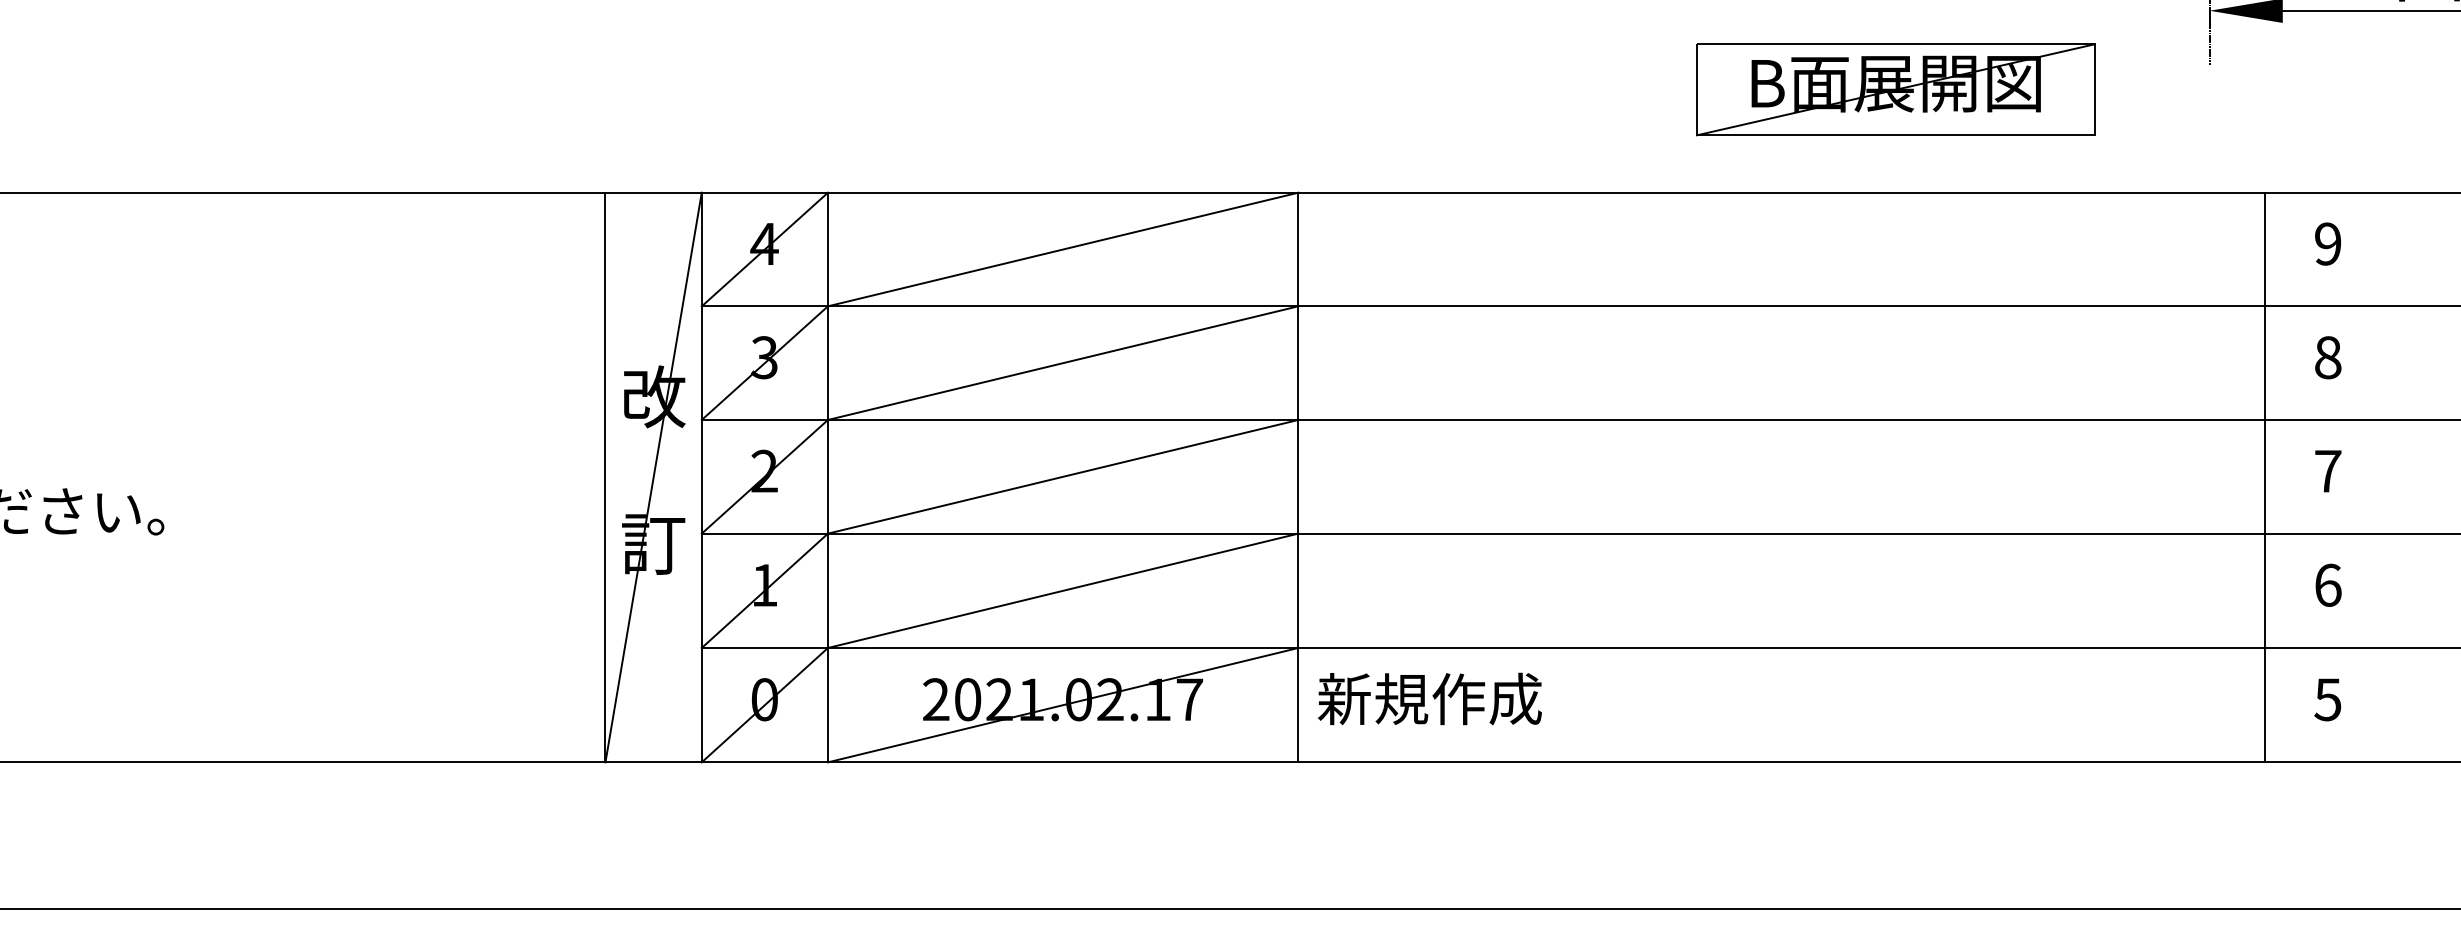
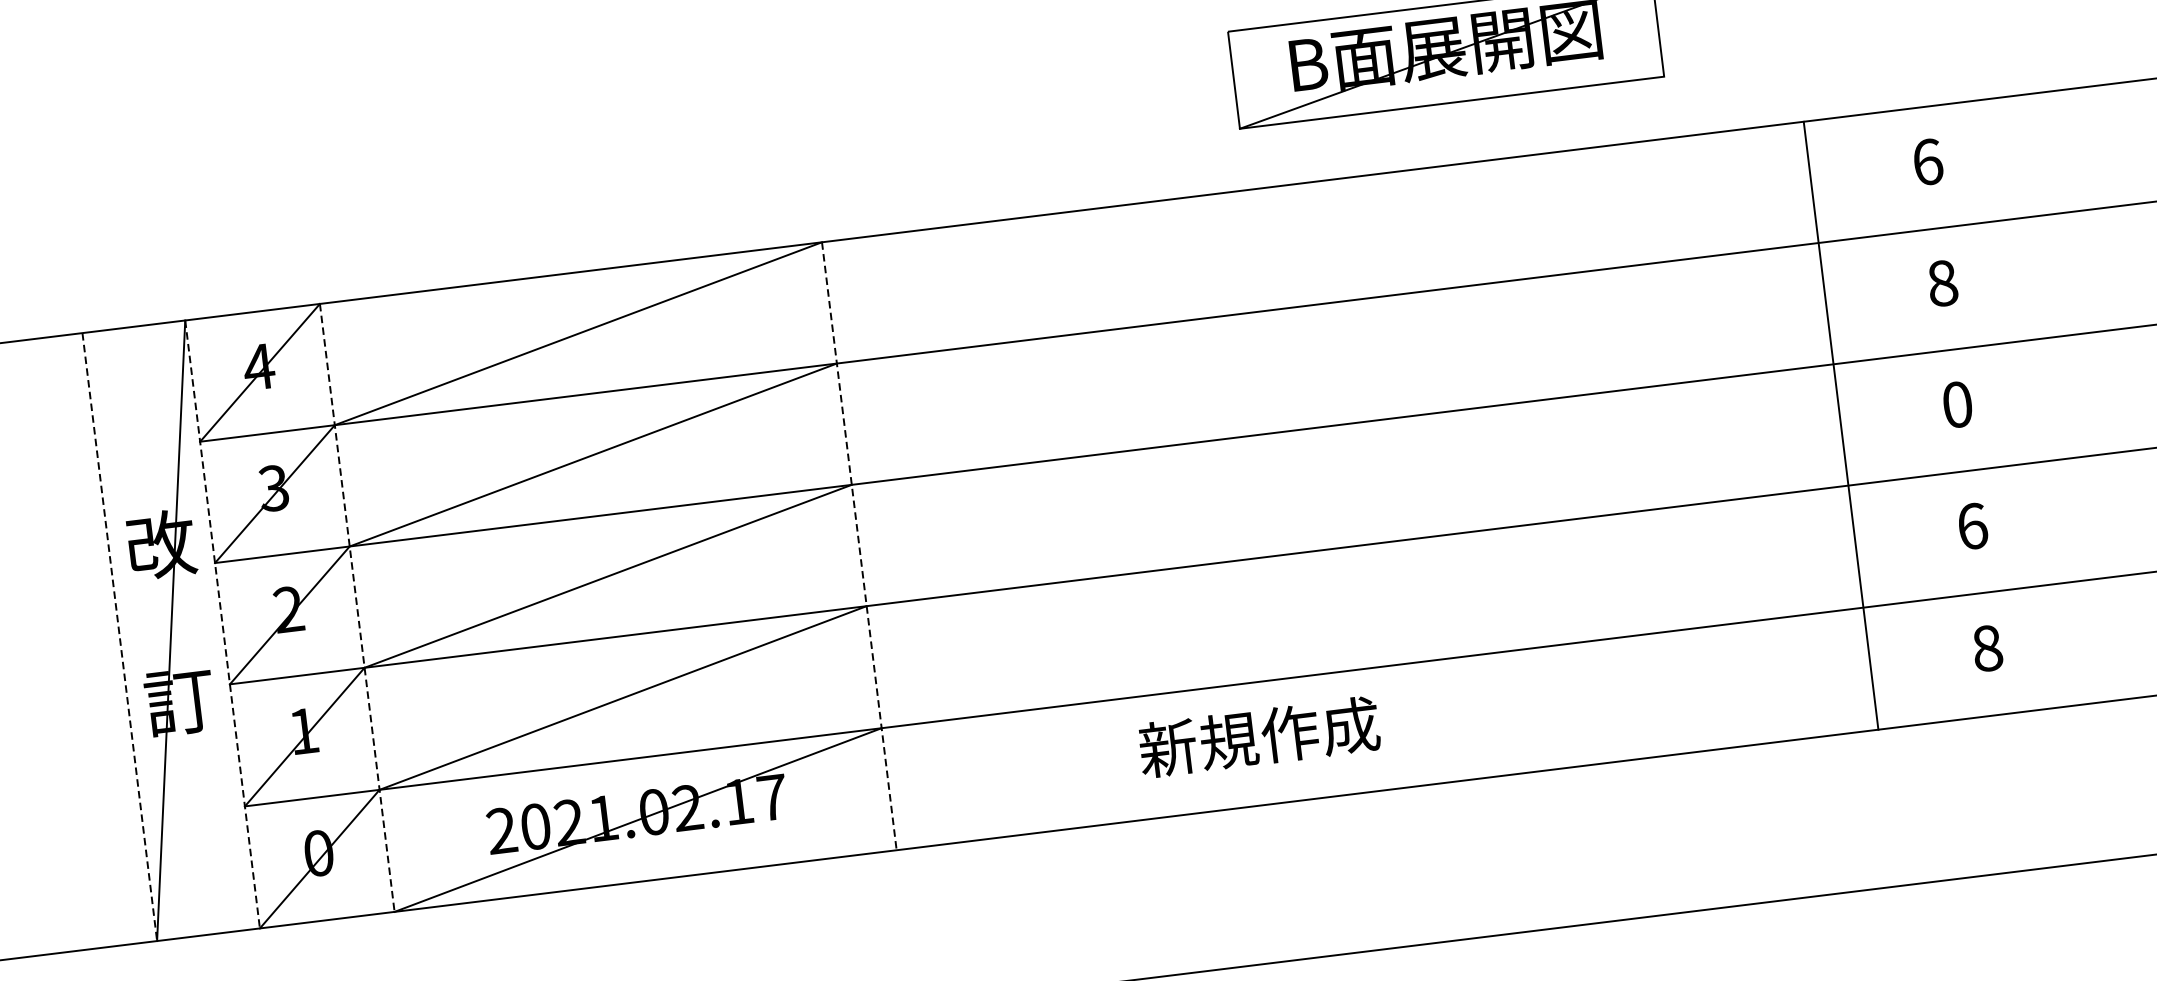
text: (2328, 243) -> (1928, 161), 9 -> 6
text: (2328, 470) -> (1957, 403), 7 -> 0
line: (605, 477) -> (119, 637), solid -> dashed
line: (701, 477) -> (222, 624), solid -> dashed
line: (827, 477) -> (356, 607), solid -> dashed
line: (1298, 477) -> (859, 546), solid -> dashed
line: (2265, 477) -> (1841, 425), moved
text: (1429, 698) -> (1258, 736), moved
text: (2327, 699) -> (1986, 648), 5 -> 8

